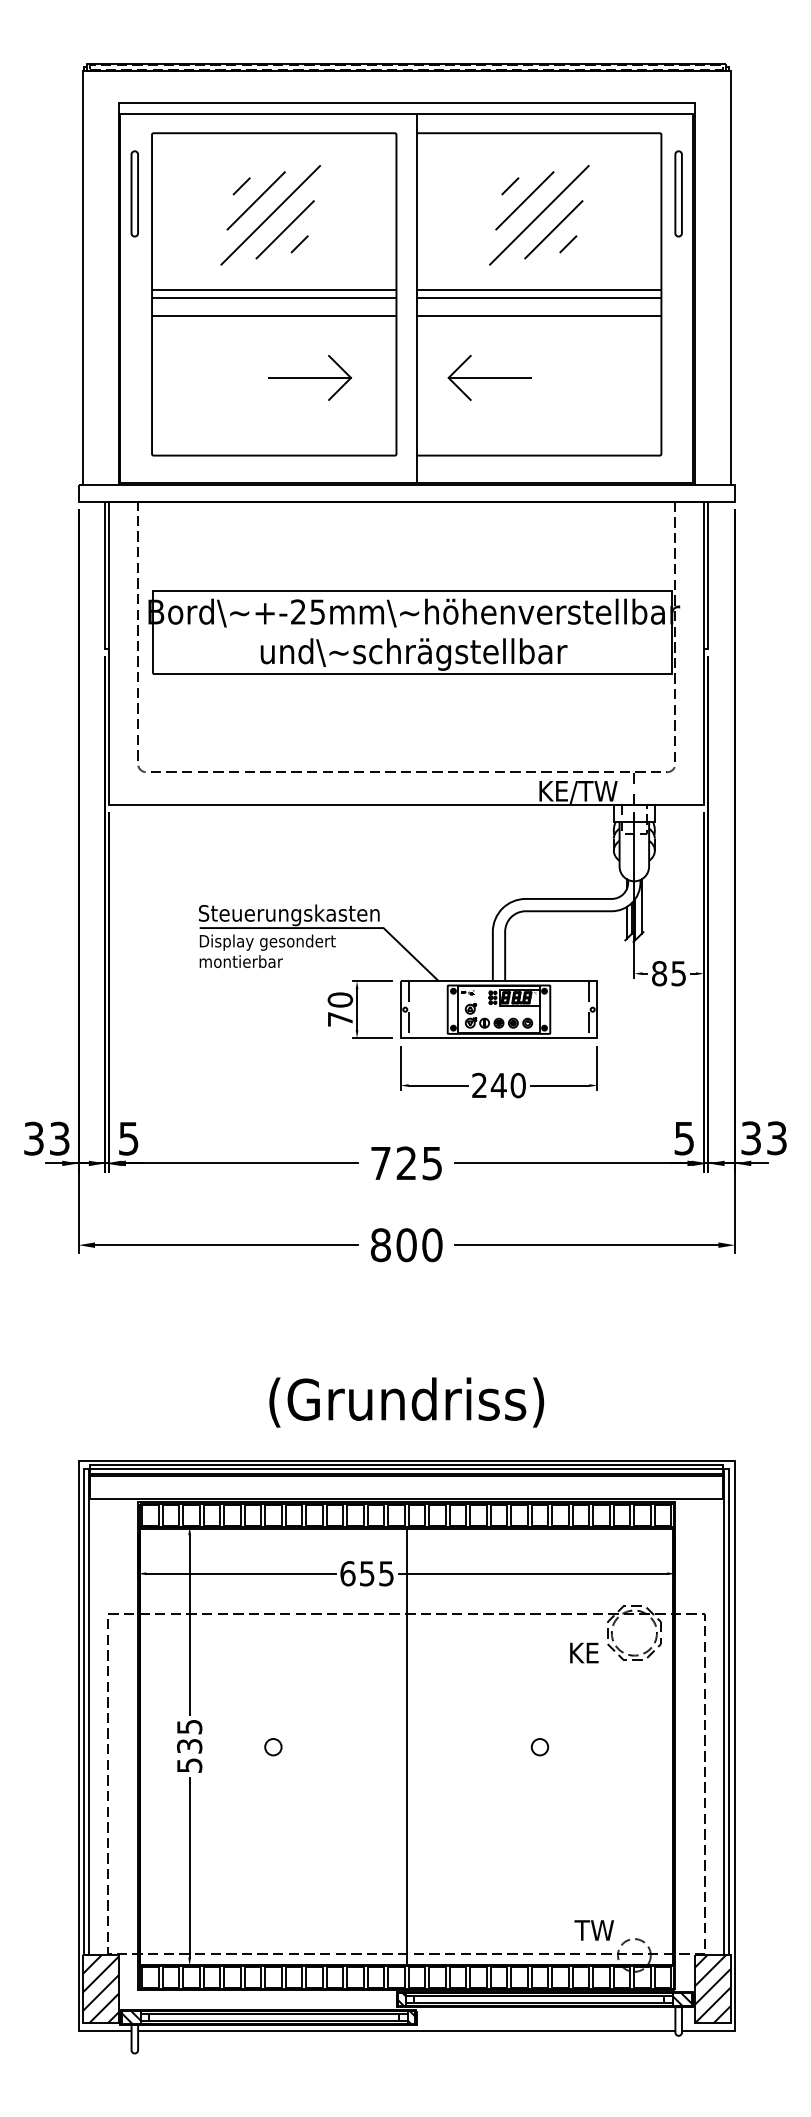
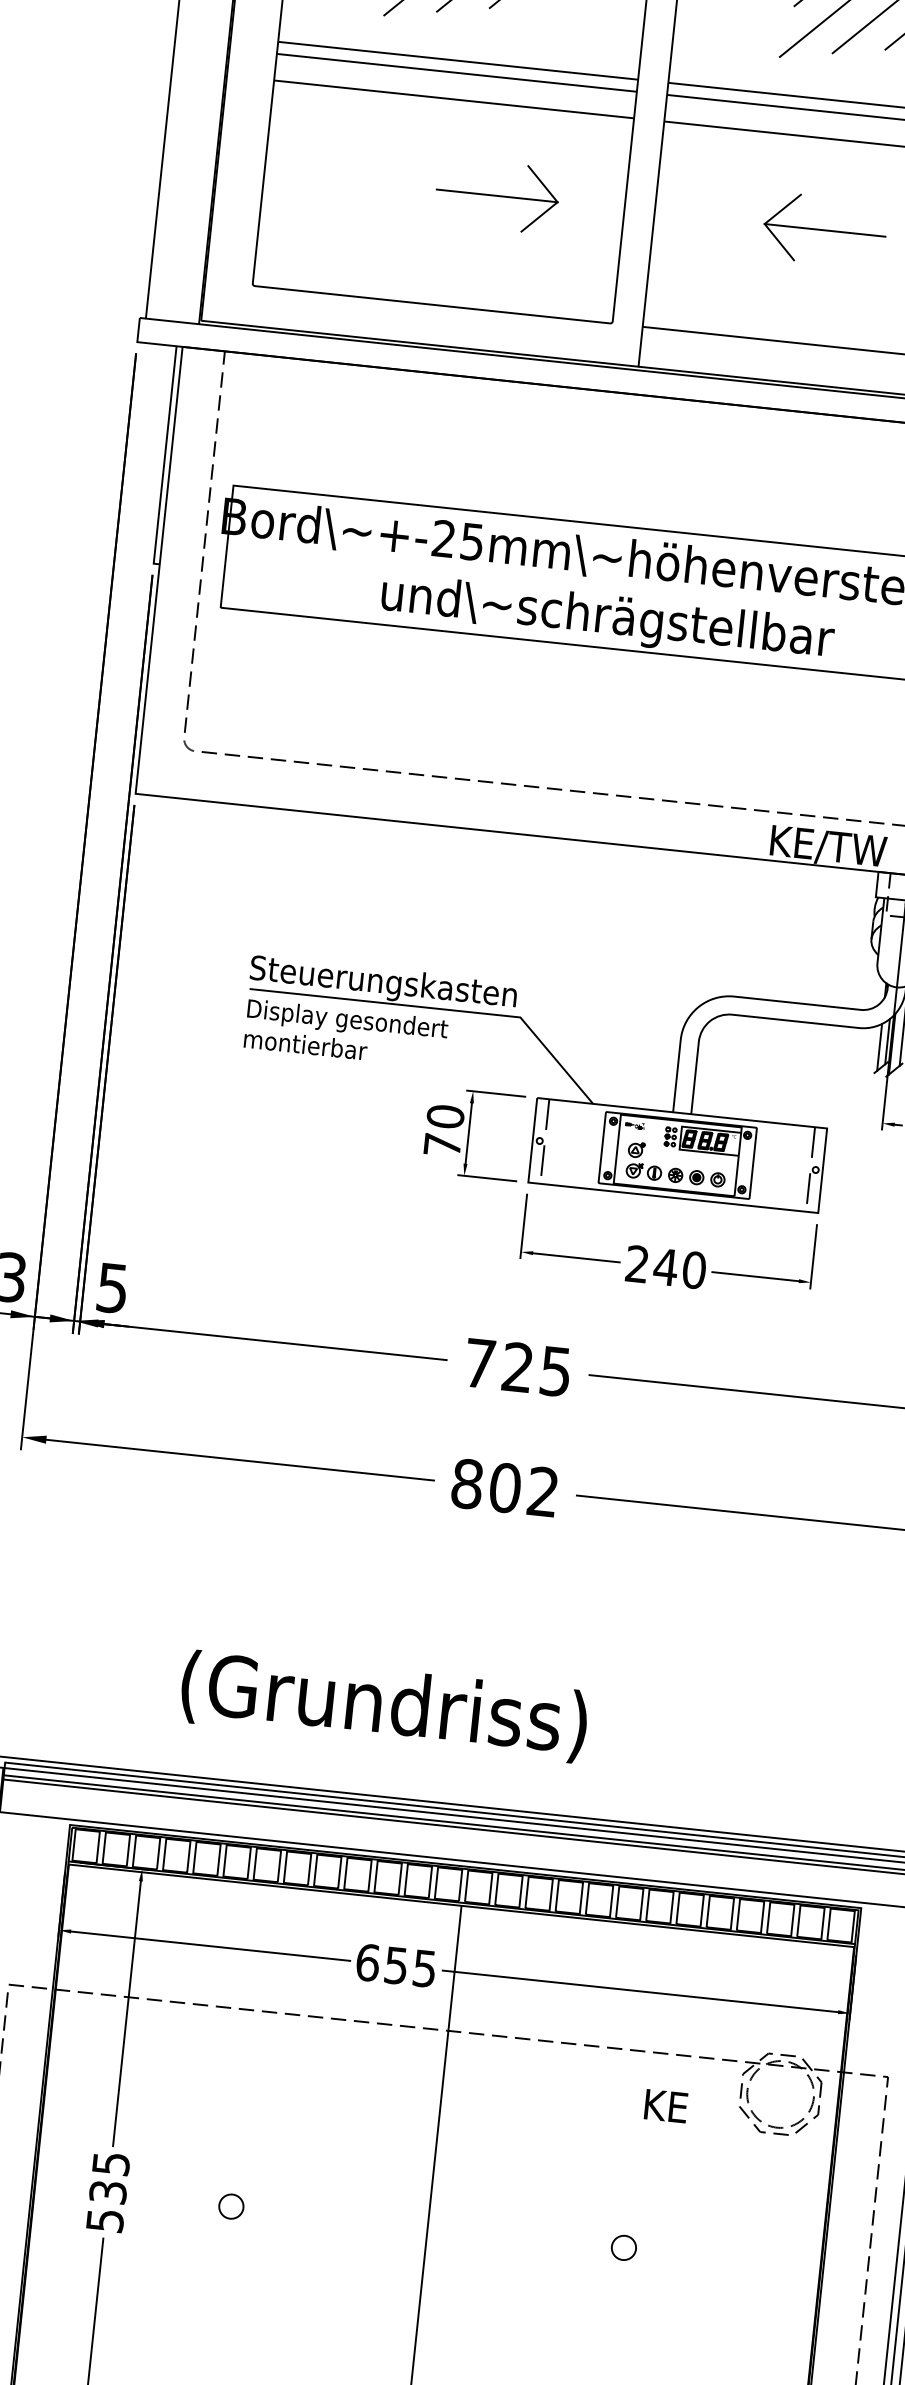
part: (489, 377) -> (824, 229), moved
text: (432, 1245) -> (543, 1492), 800 -> 802
text: (406, 1402) -> (383, 1706), moved
text: (584, 1652) -> (666, 2105), moved

